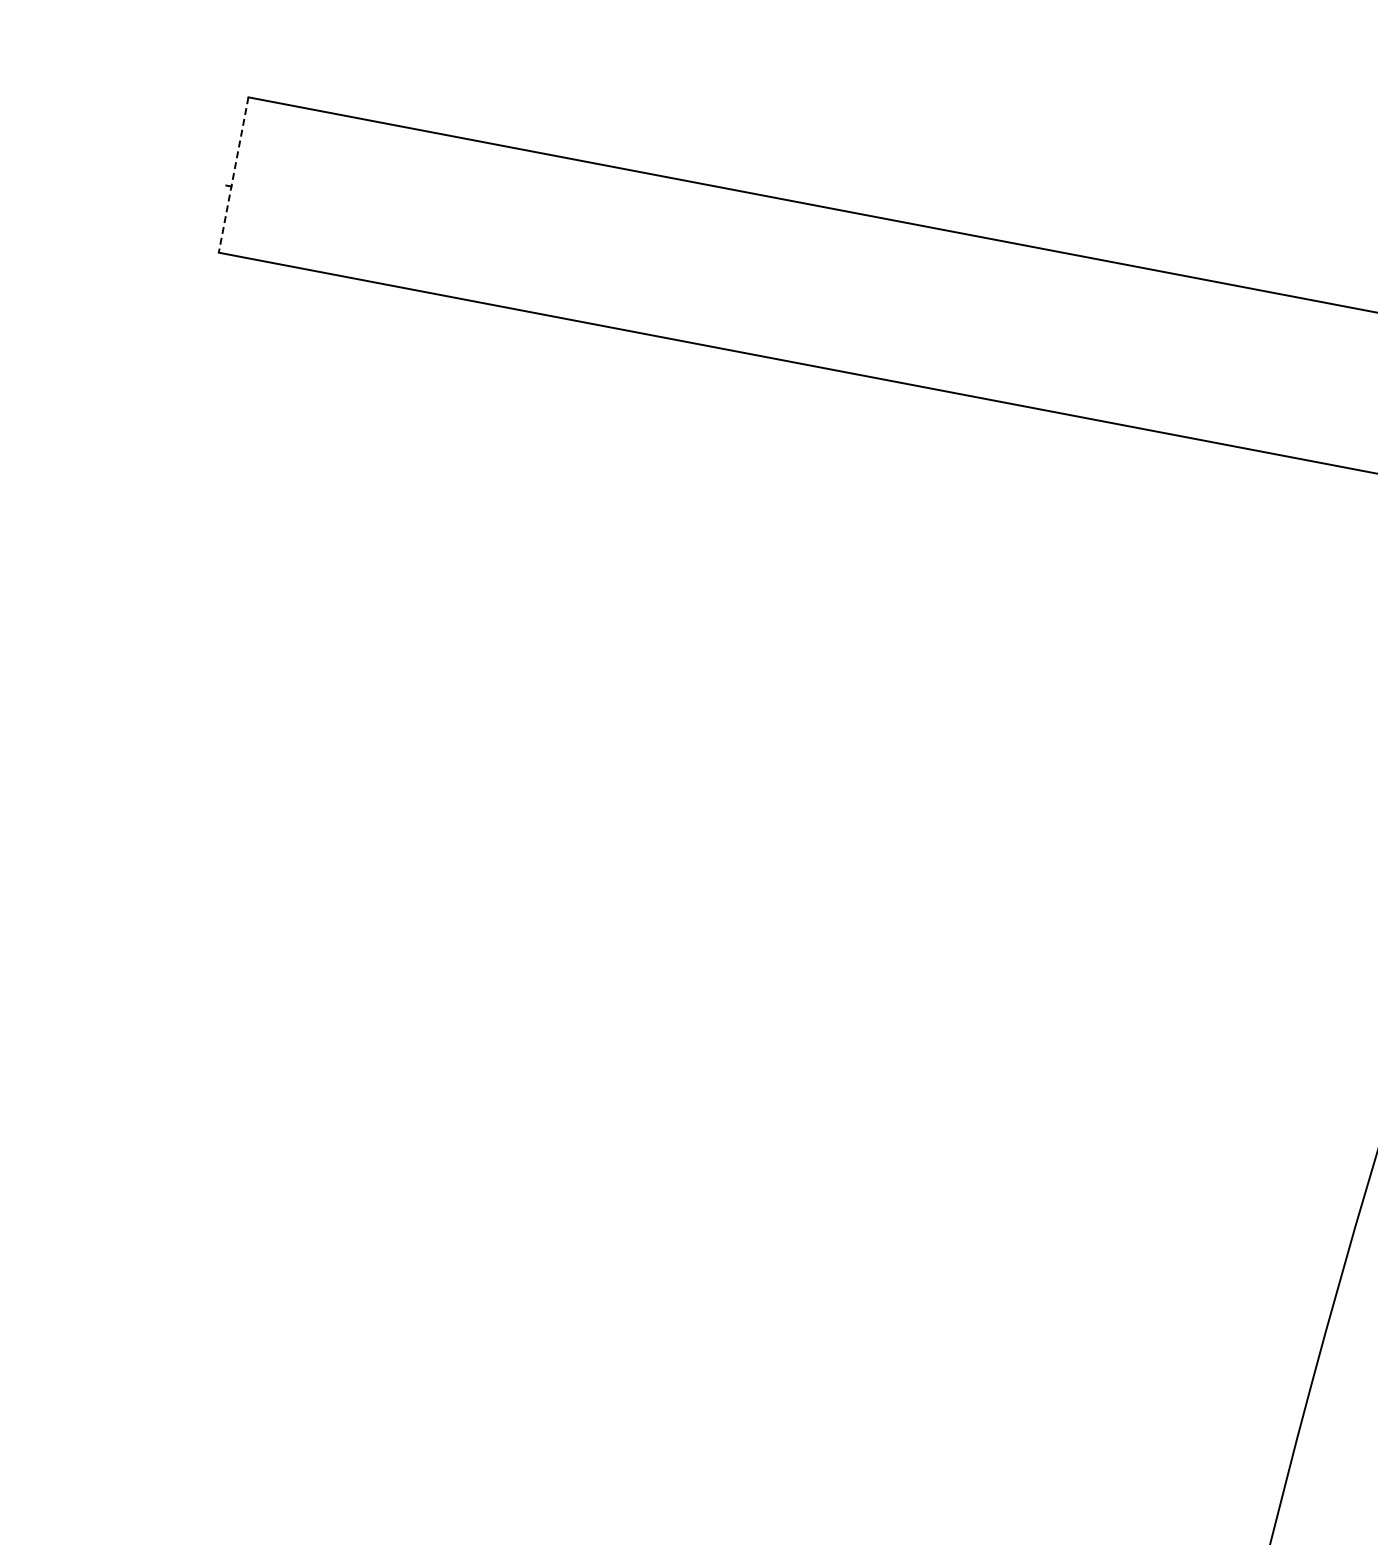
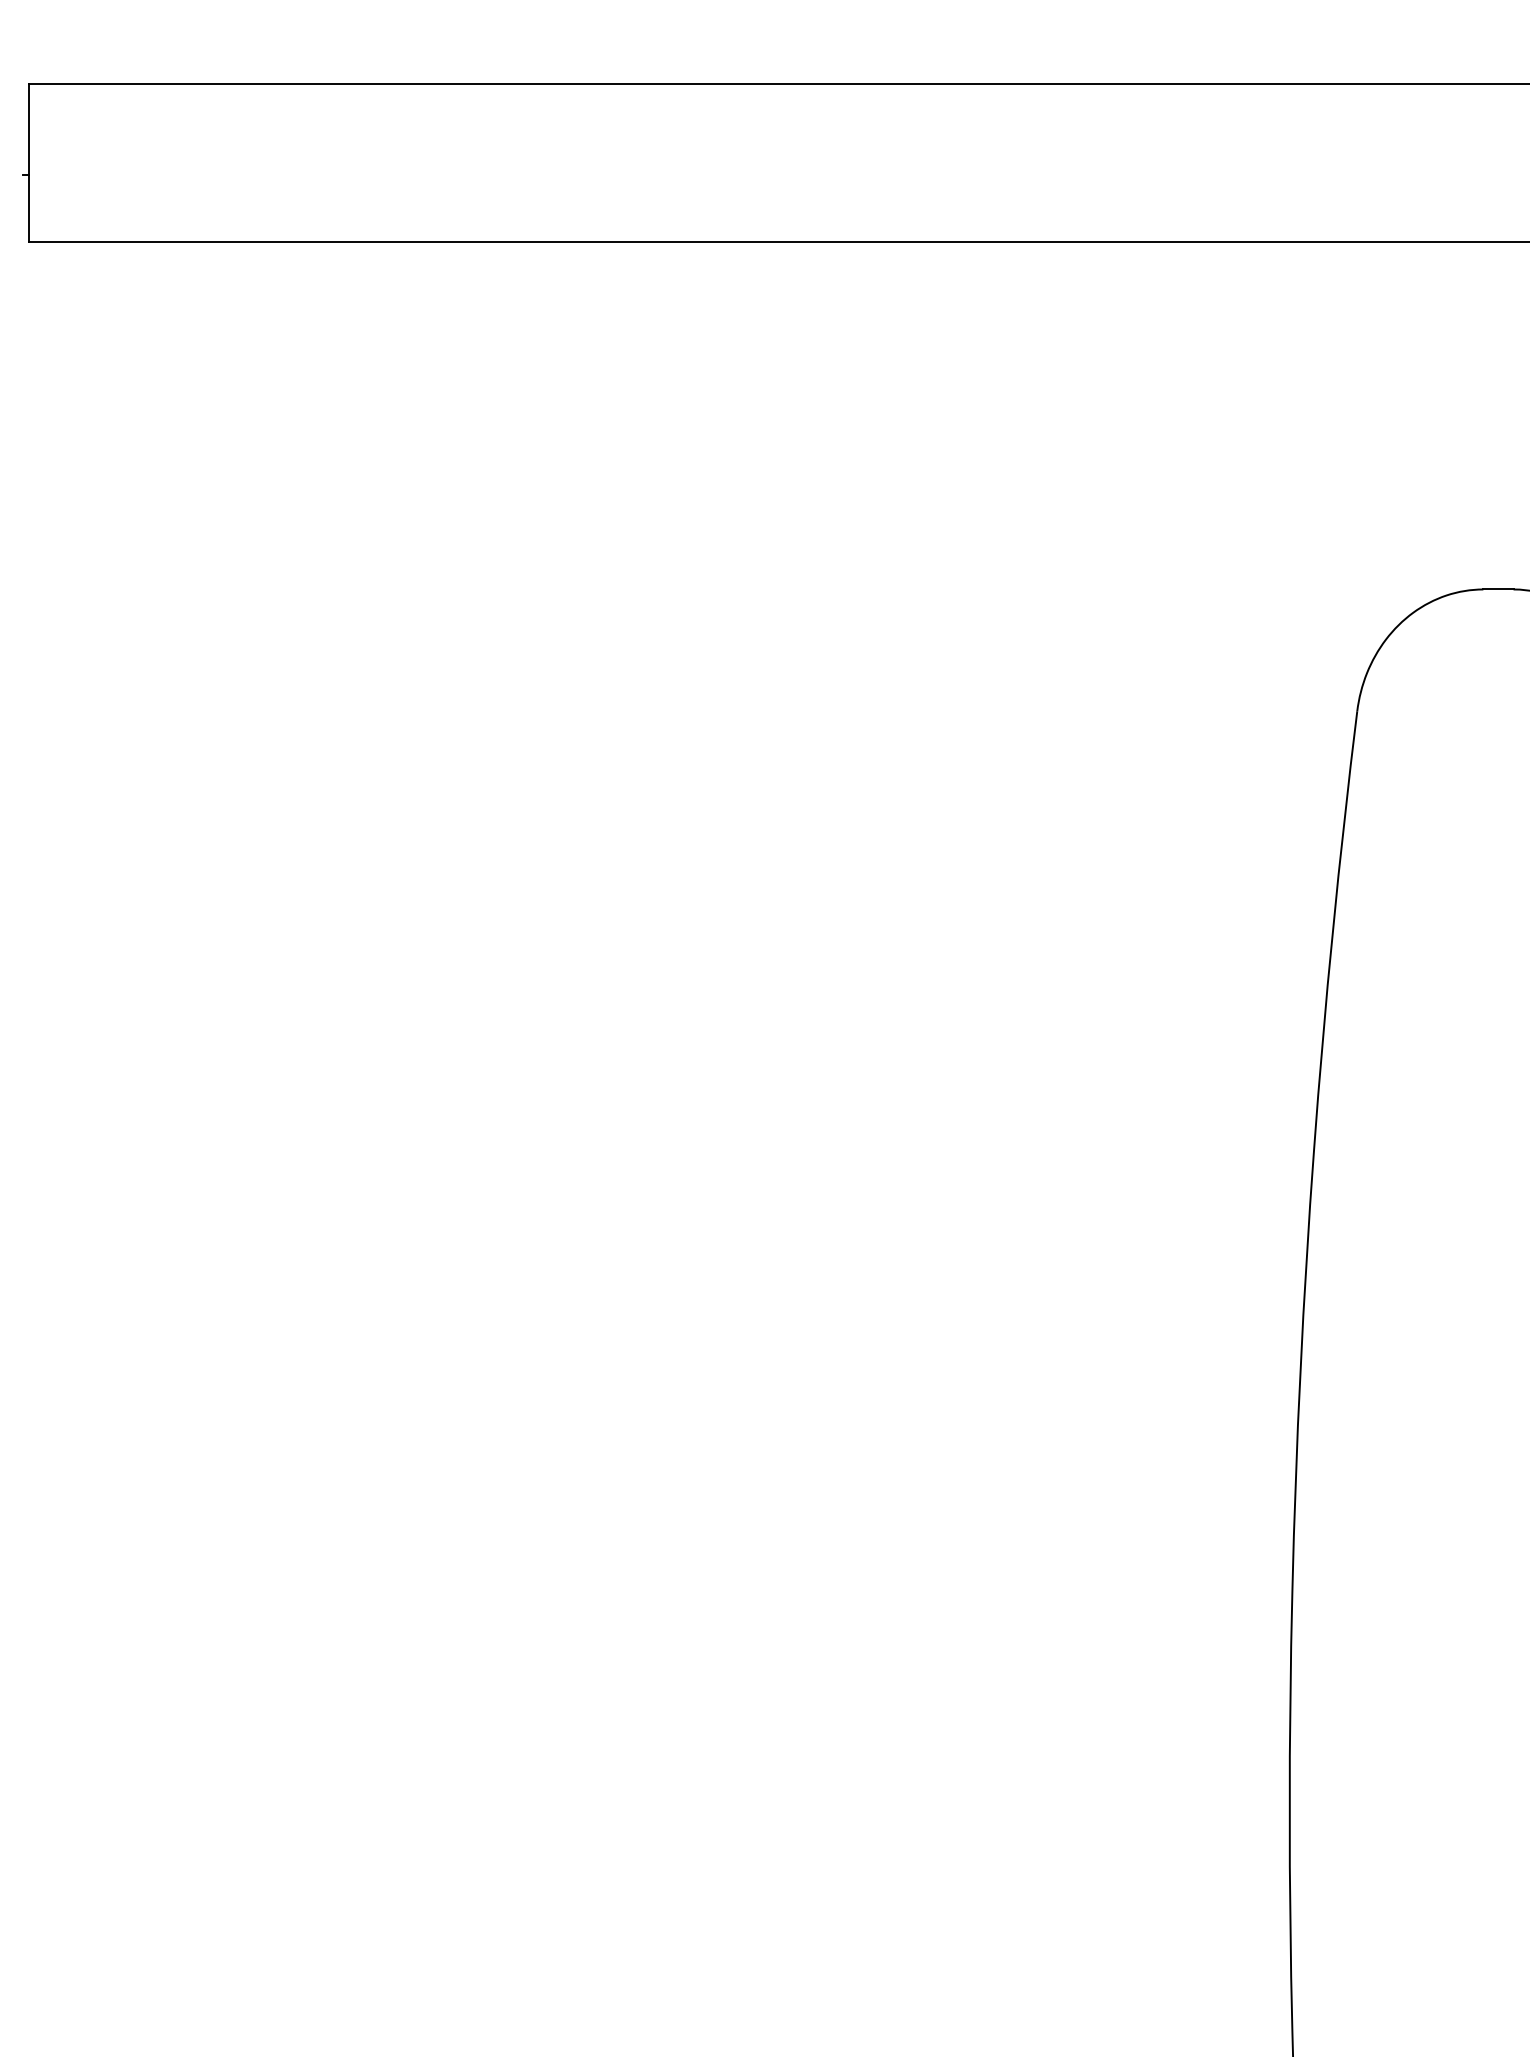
line: (233, 175) -> (28, 163), dashed -> solid

